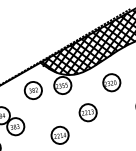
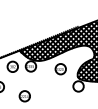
part: (87, 113) -> (43, 85), removed

